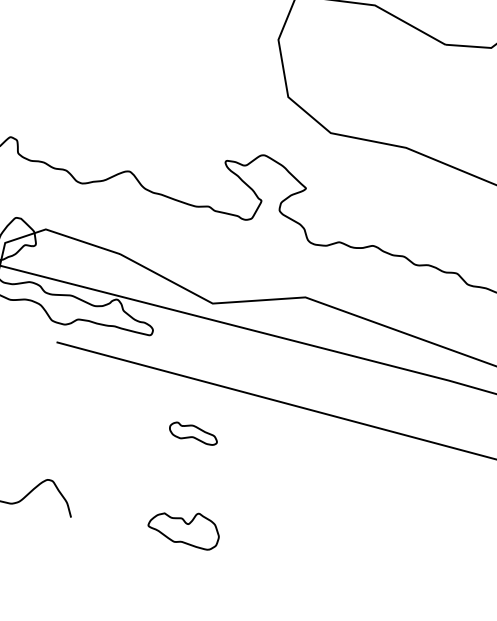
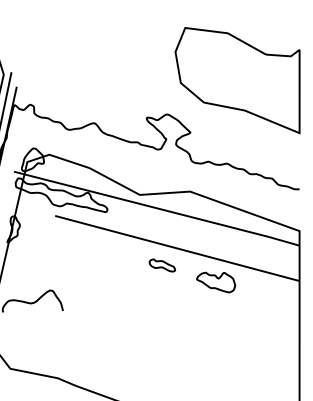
part: (191, 433) -> (161, 265), moved
part: (184, 531) -> (216, 282), moved

